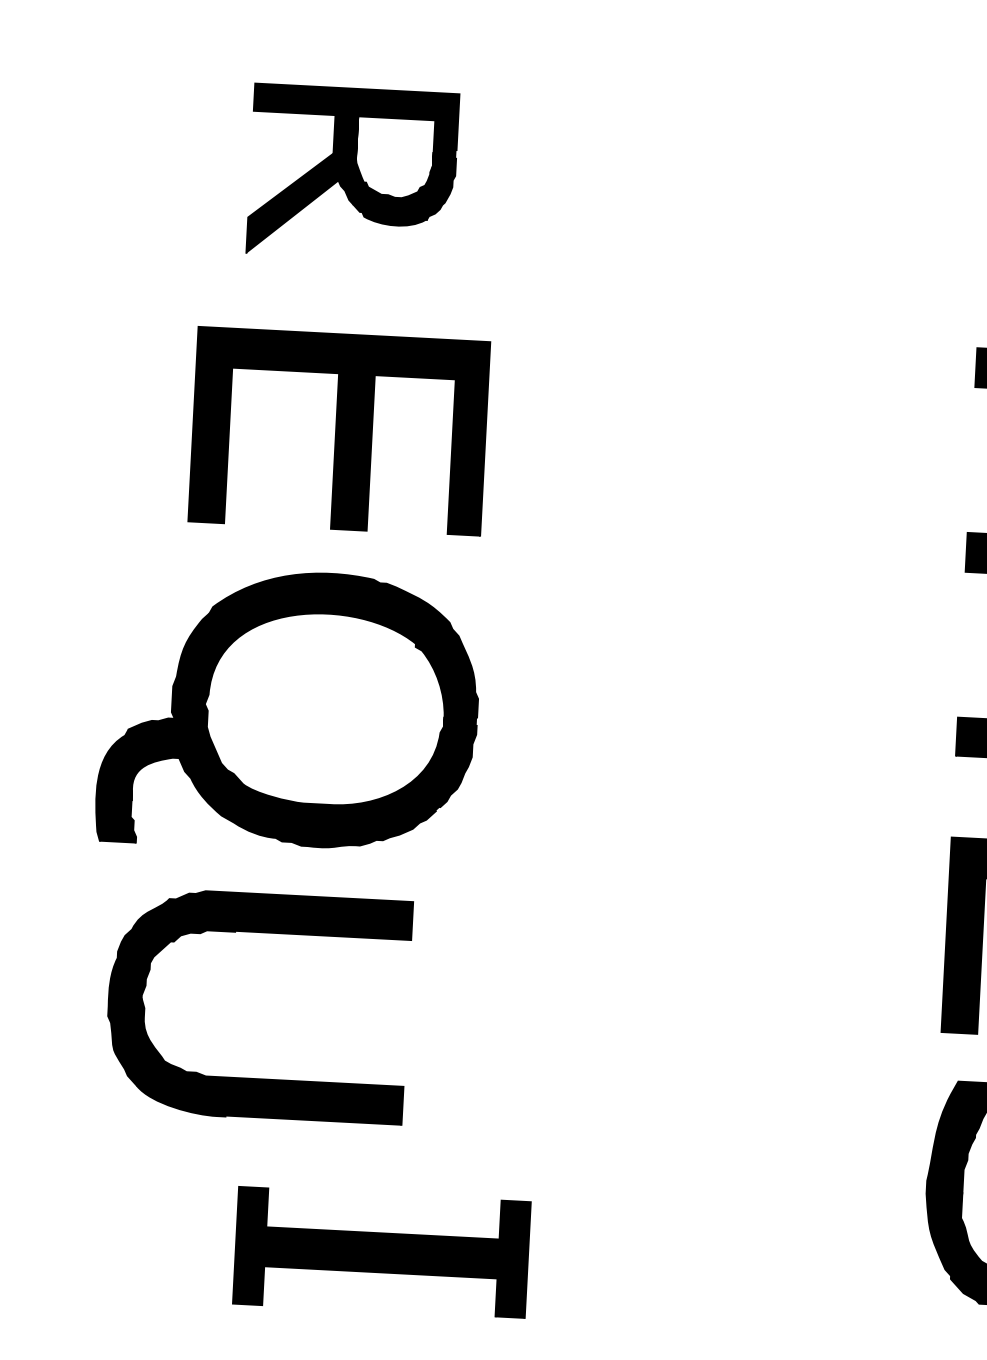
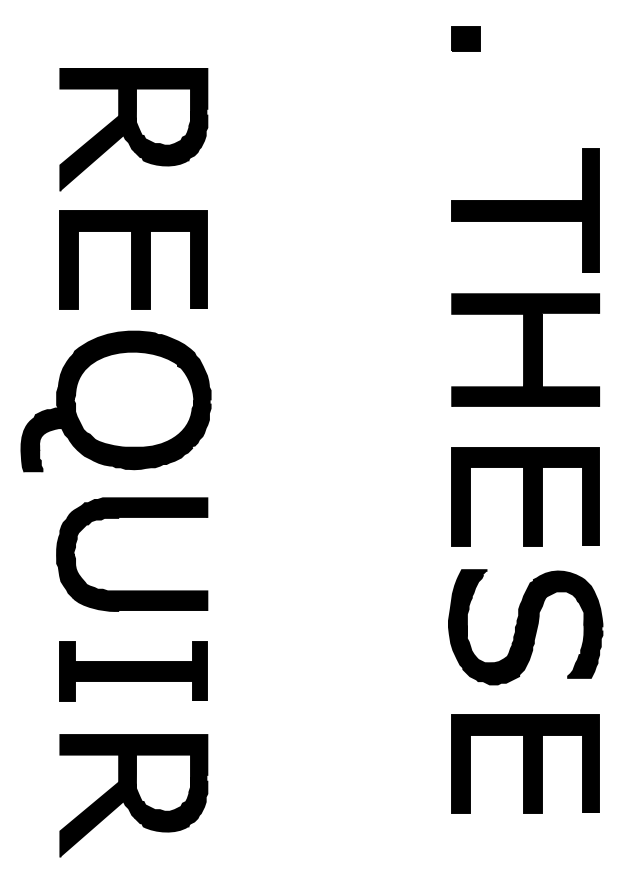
part: (352, 172) -> (133, 129), size x1.43
part: (254, 1077) -> (132, 590), moved
part: (381, 1253) -> (133, 671), moved

